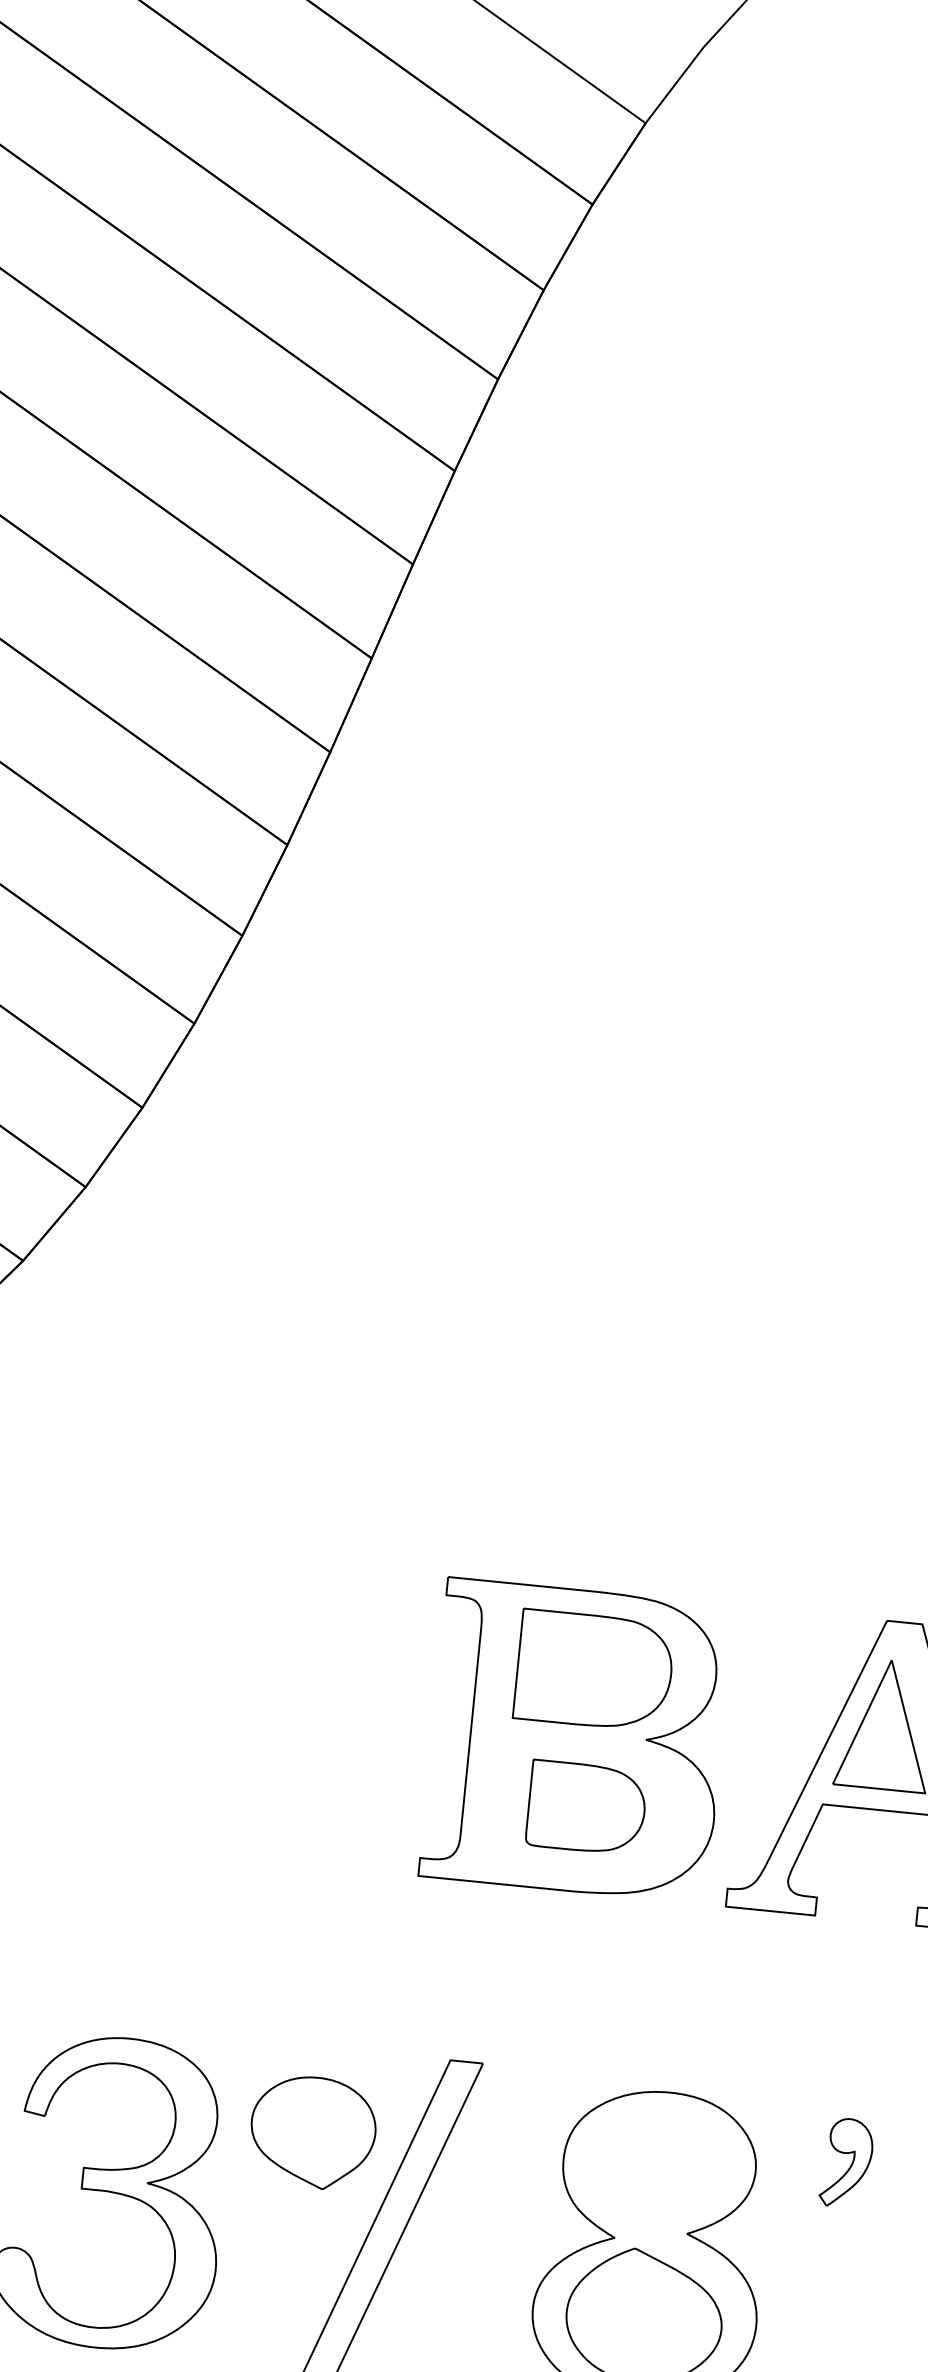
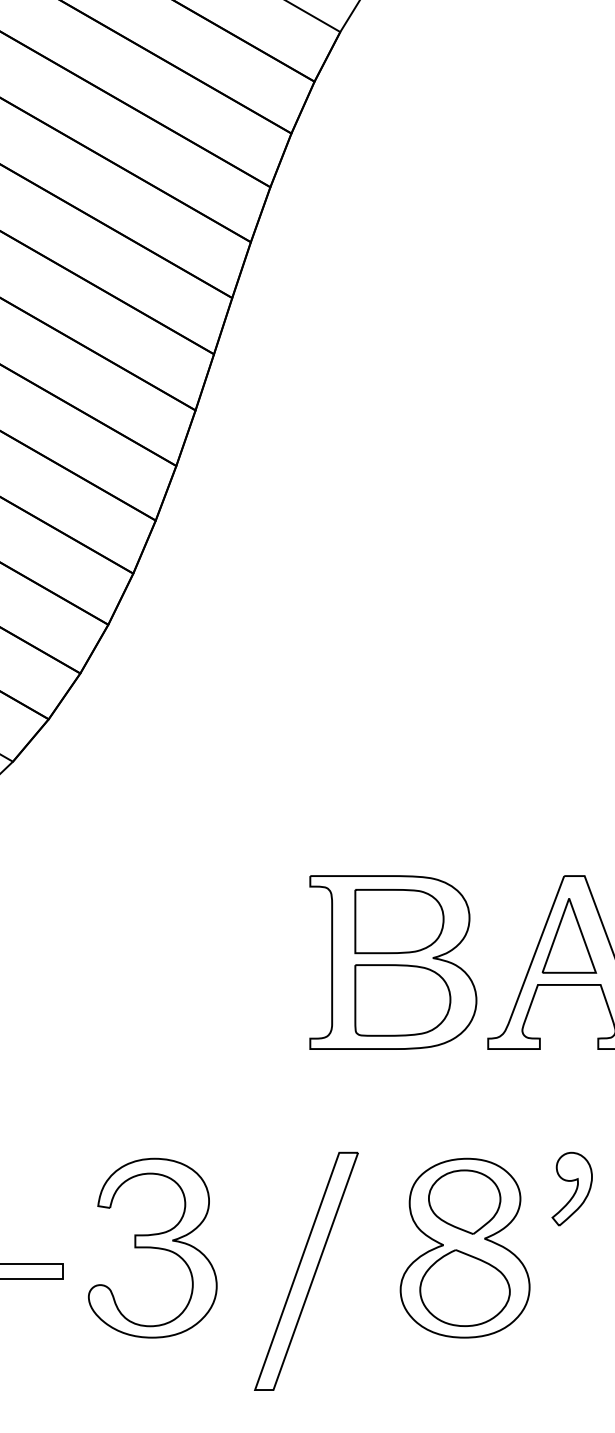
part: (586, 1807) -> (402, 1000), size x1.43
part: (312, 2131) -> (464, 1201), moved
part: (845, 2162) -> (571, 1188), size x1.43

